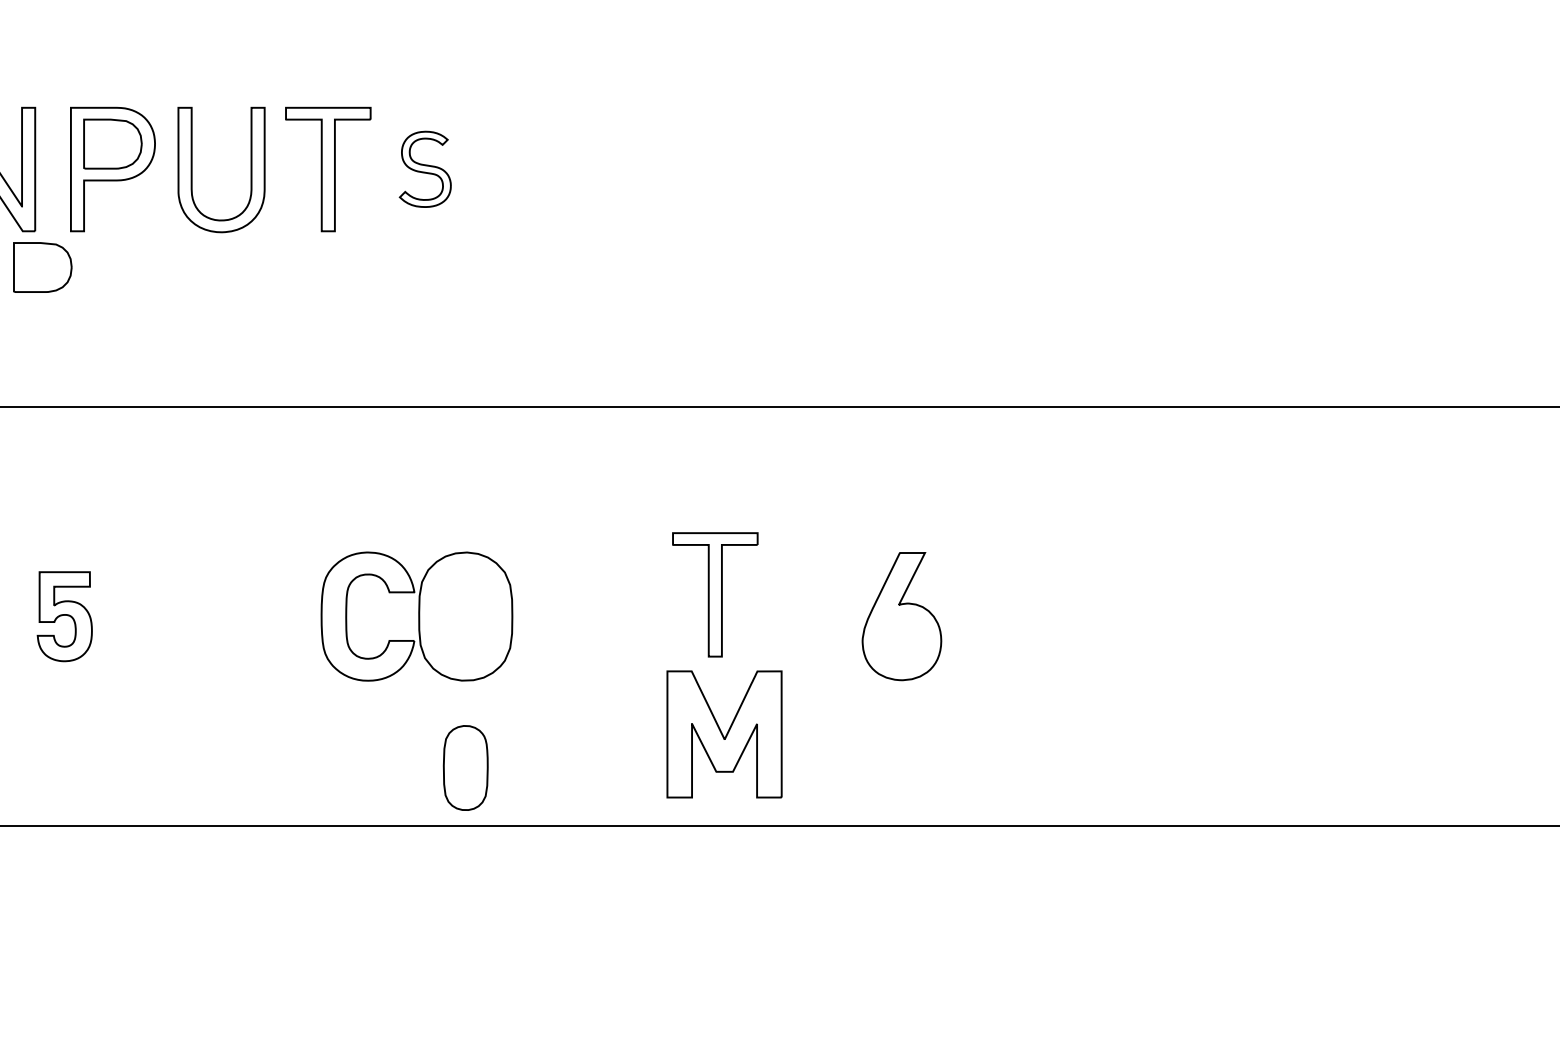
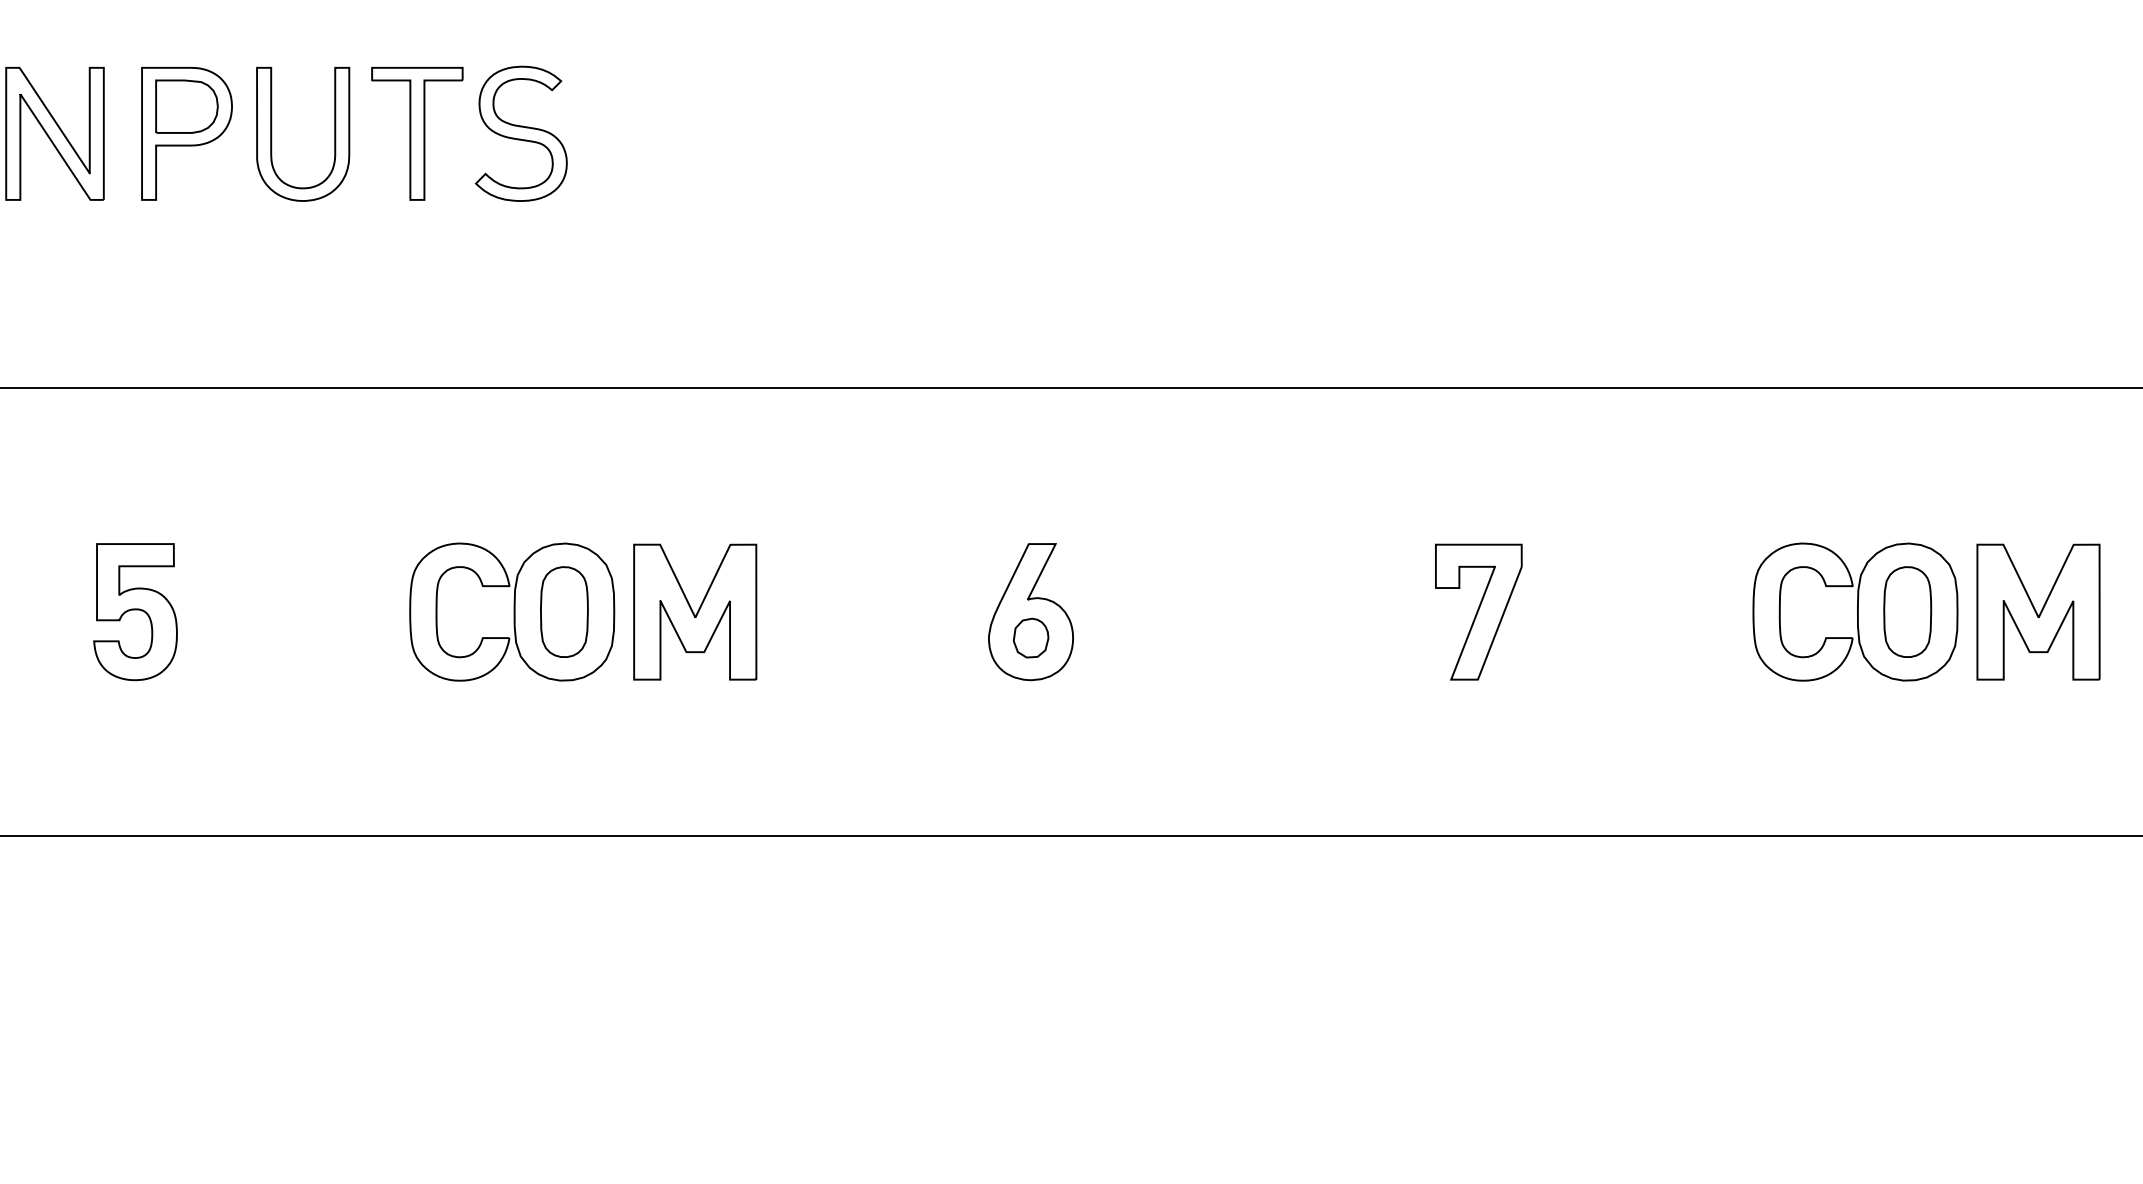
part: (424, 169) -> (520, 133), size x1.67
part: (42, 267) -> (111, 238), removed
part: (715, 594) -> (831, 588), removed
part: (64, 616) -> (135, 612), size x1.43
part: (1320, 616) -> (1478, 611), added
part: (902, 640) -> (1031, 637), added
part: (724, 733) -> (695, 611), moved
part: (465, 767) -> (564, 611), moved

